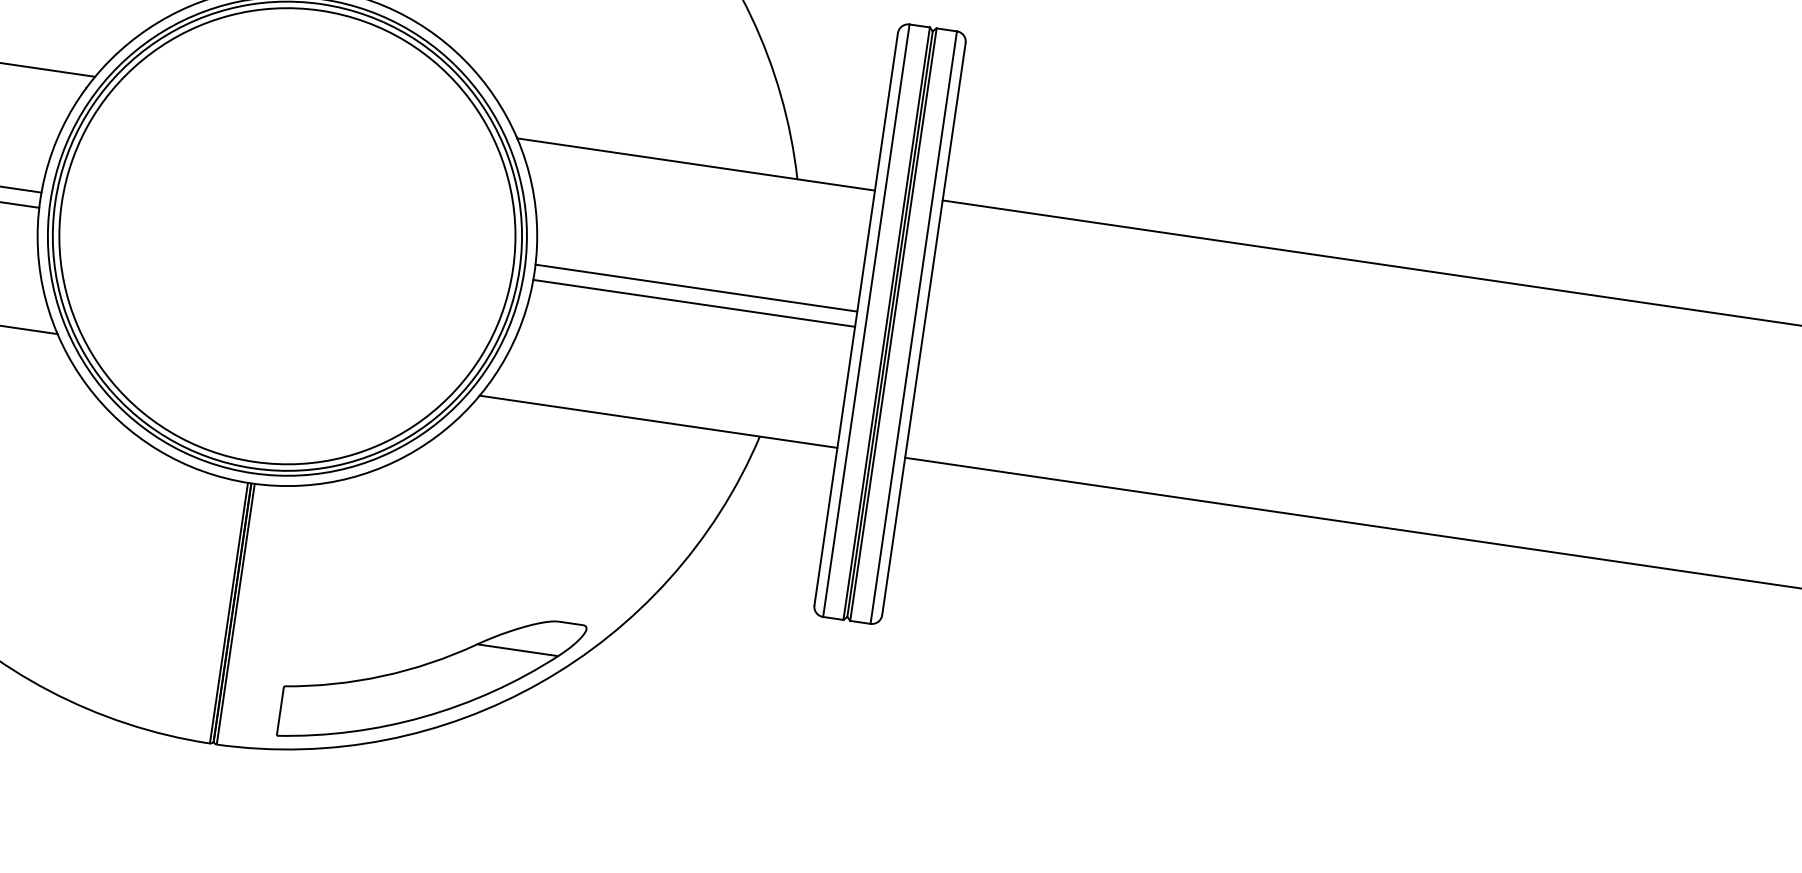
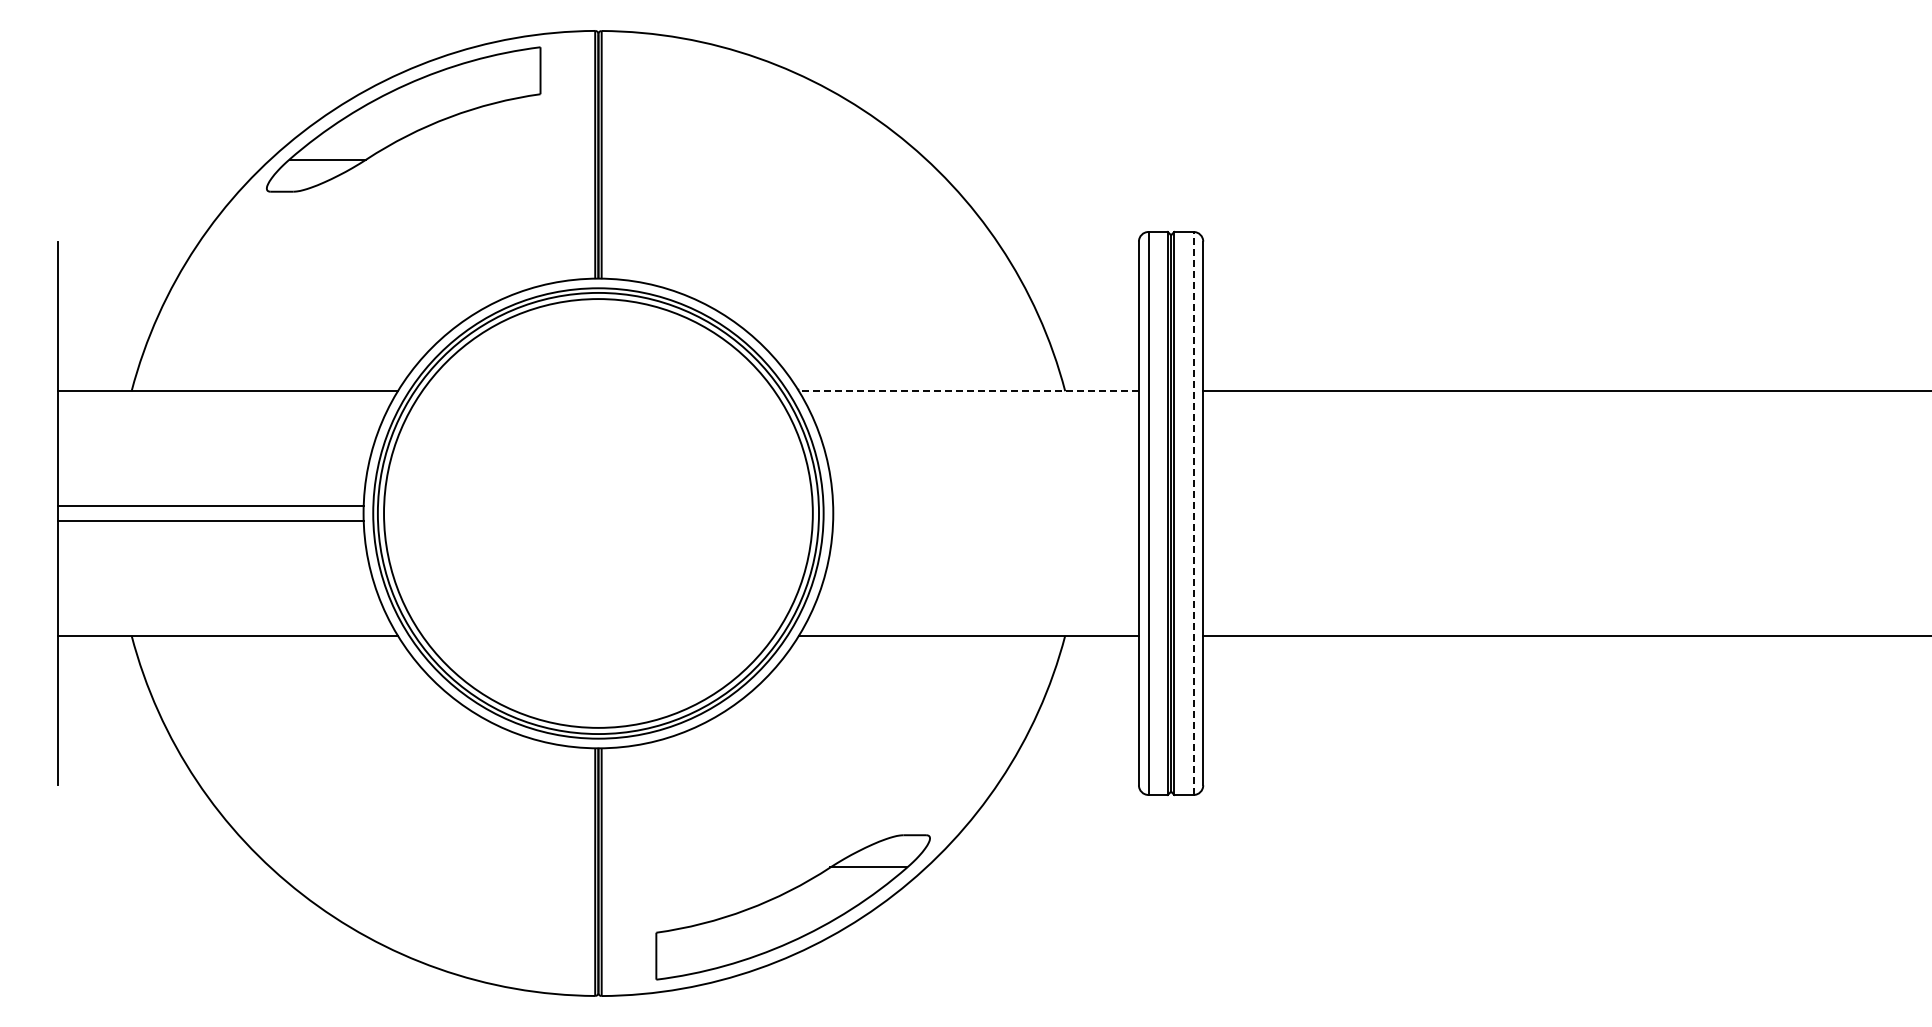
line: (695, 164) -> (968, 391), solid -> dashed
line: (695, 288) -> (985, 506), removed
line: (693, 303) -> (985, 520), removed
line: (913, 327) -> (1193, 513), solid -> dashed

